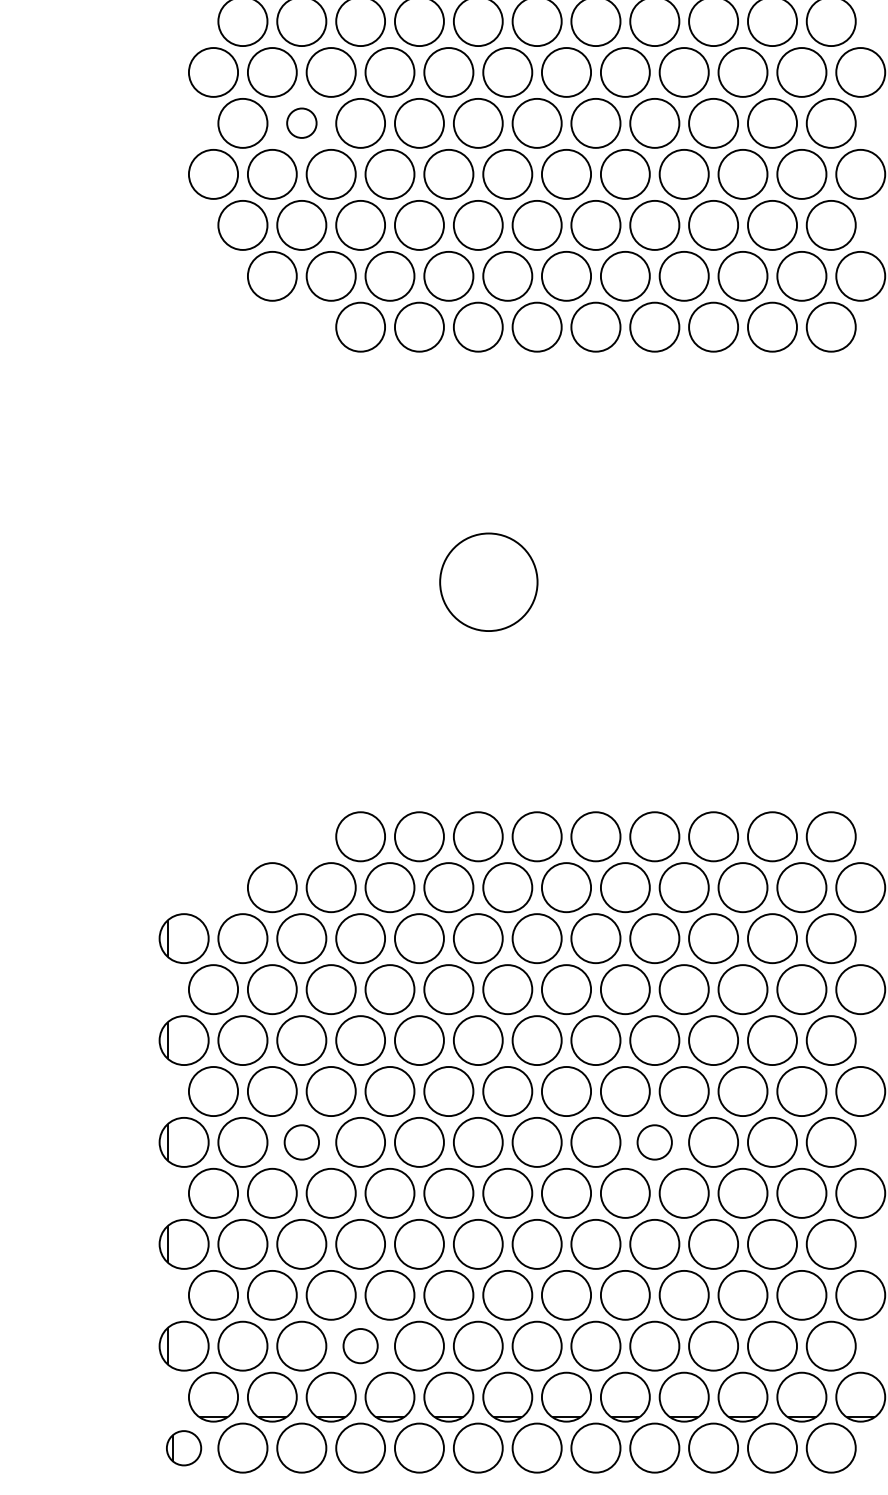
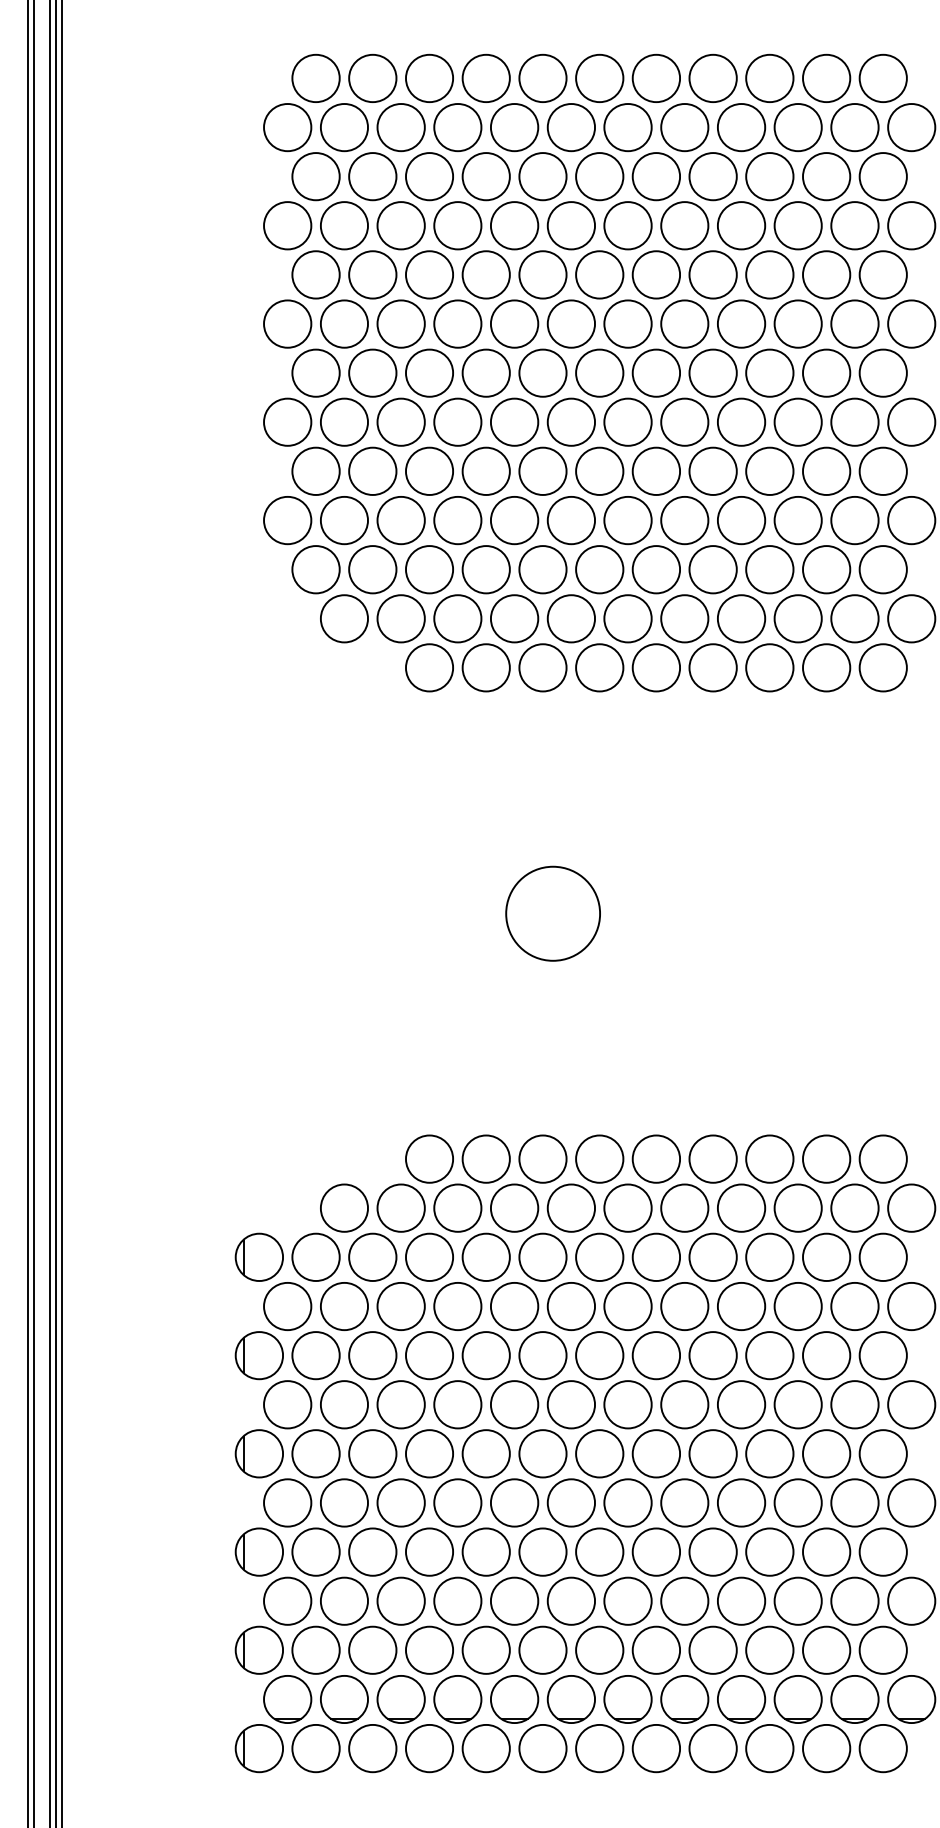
part: (301, 122) -> (372, 470), size x1.67
part: (301, 1142) -> (372, 1453), size x1.43
part: (654, 1142) -> (712, 1453), size x1.43
part: (360, 1345) -> (429, 1649), size x1.43
part: (183, 1448) -> (258, 1748), size x1.43

